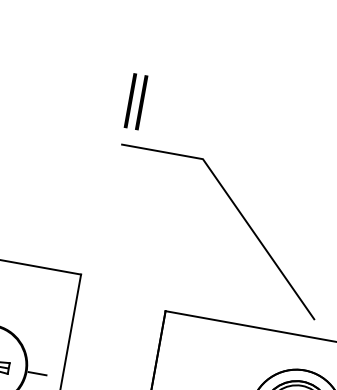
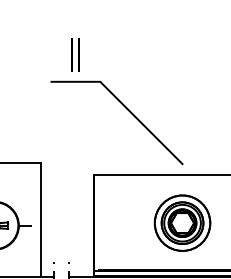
text: (135, 100) -> (75, 54), moved

